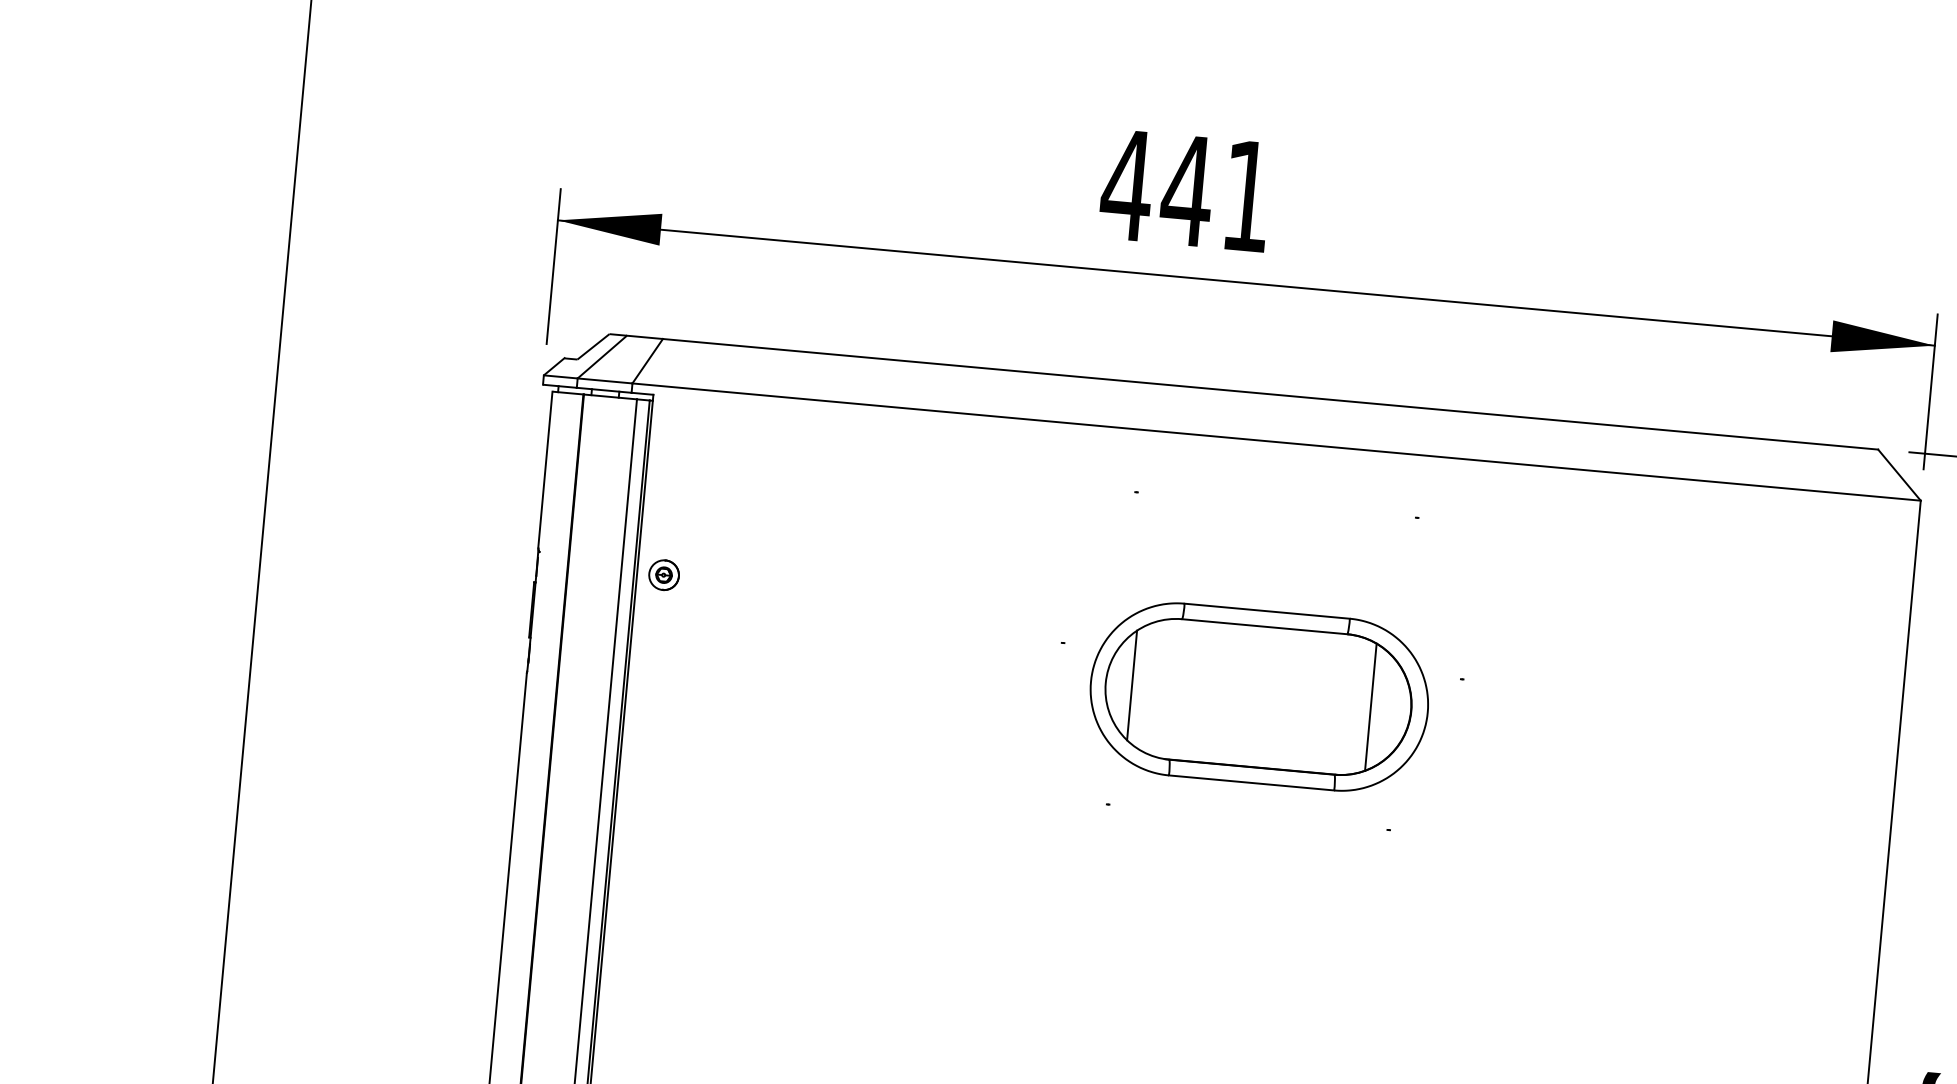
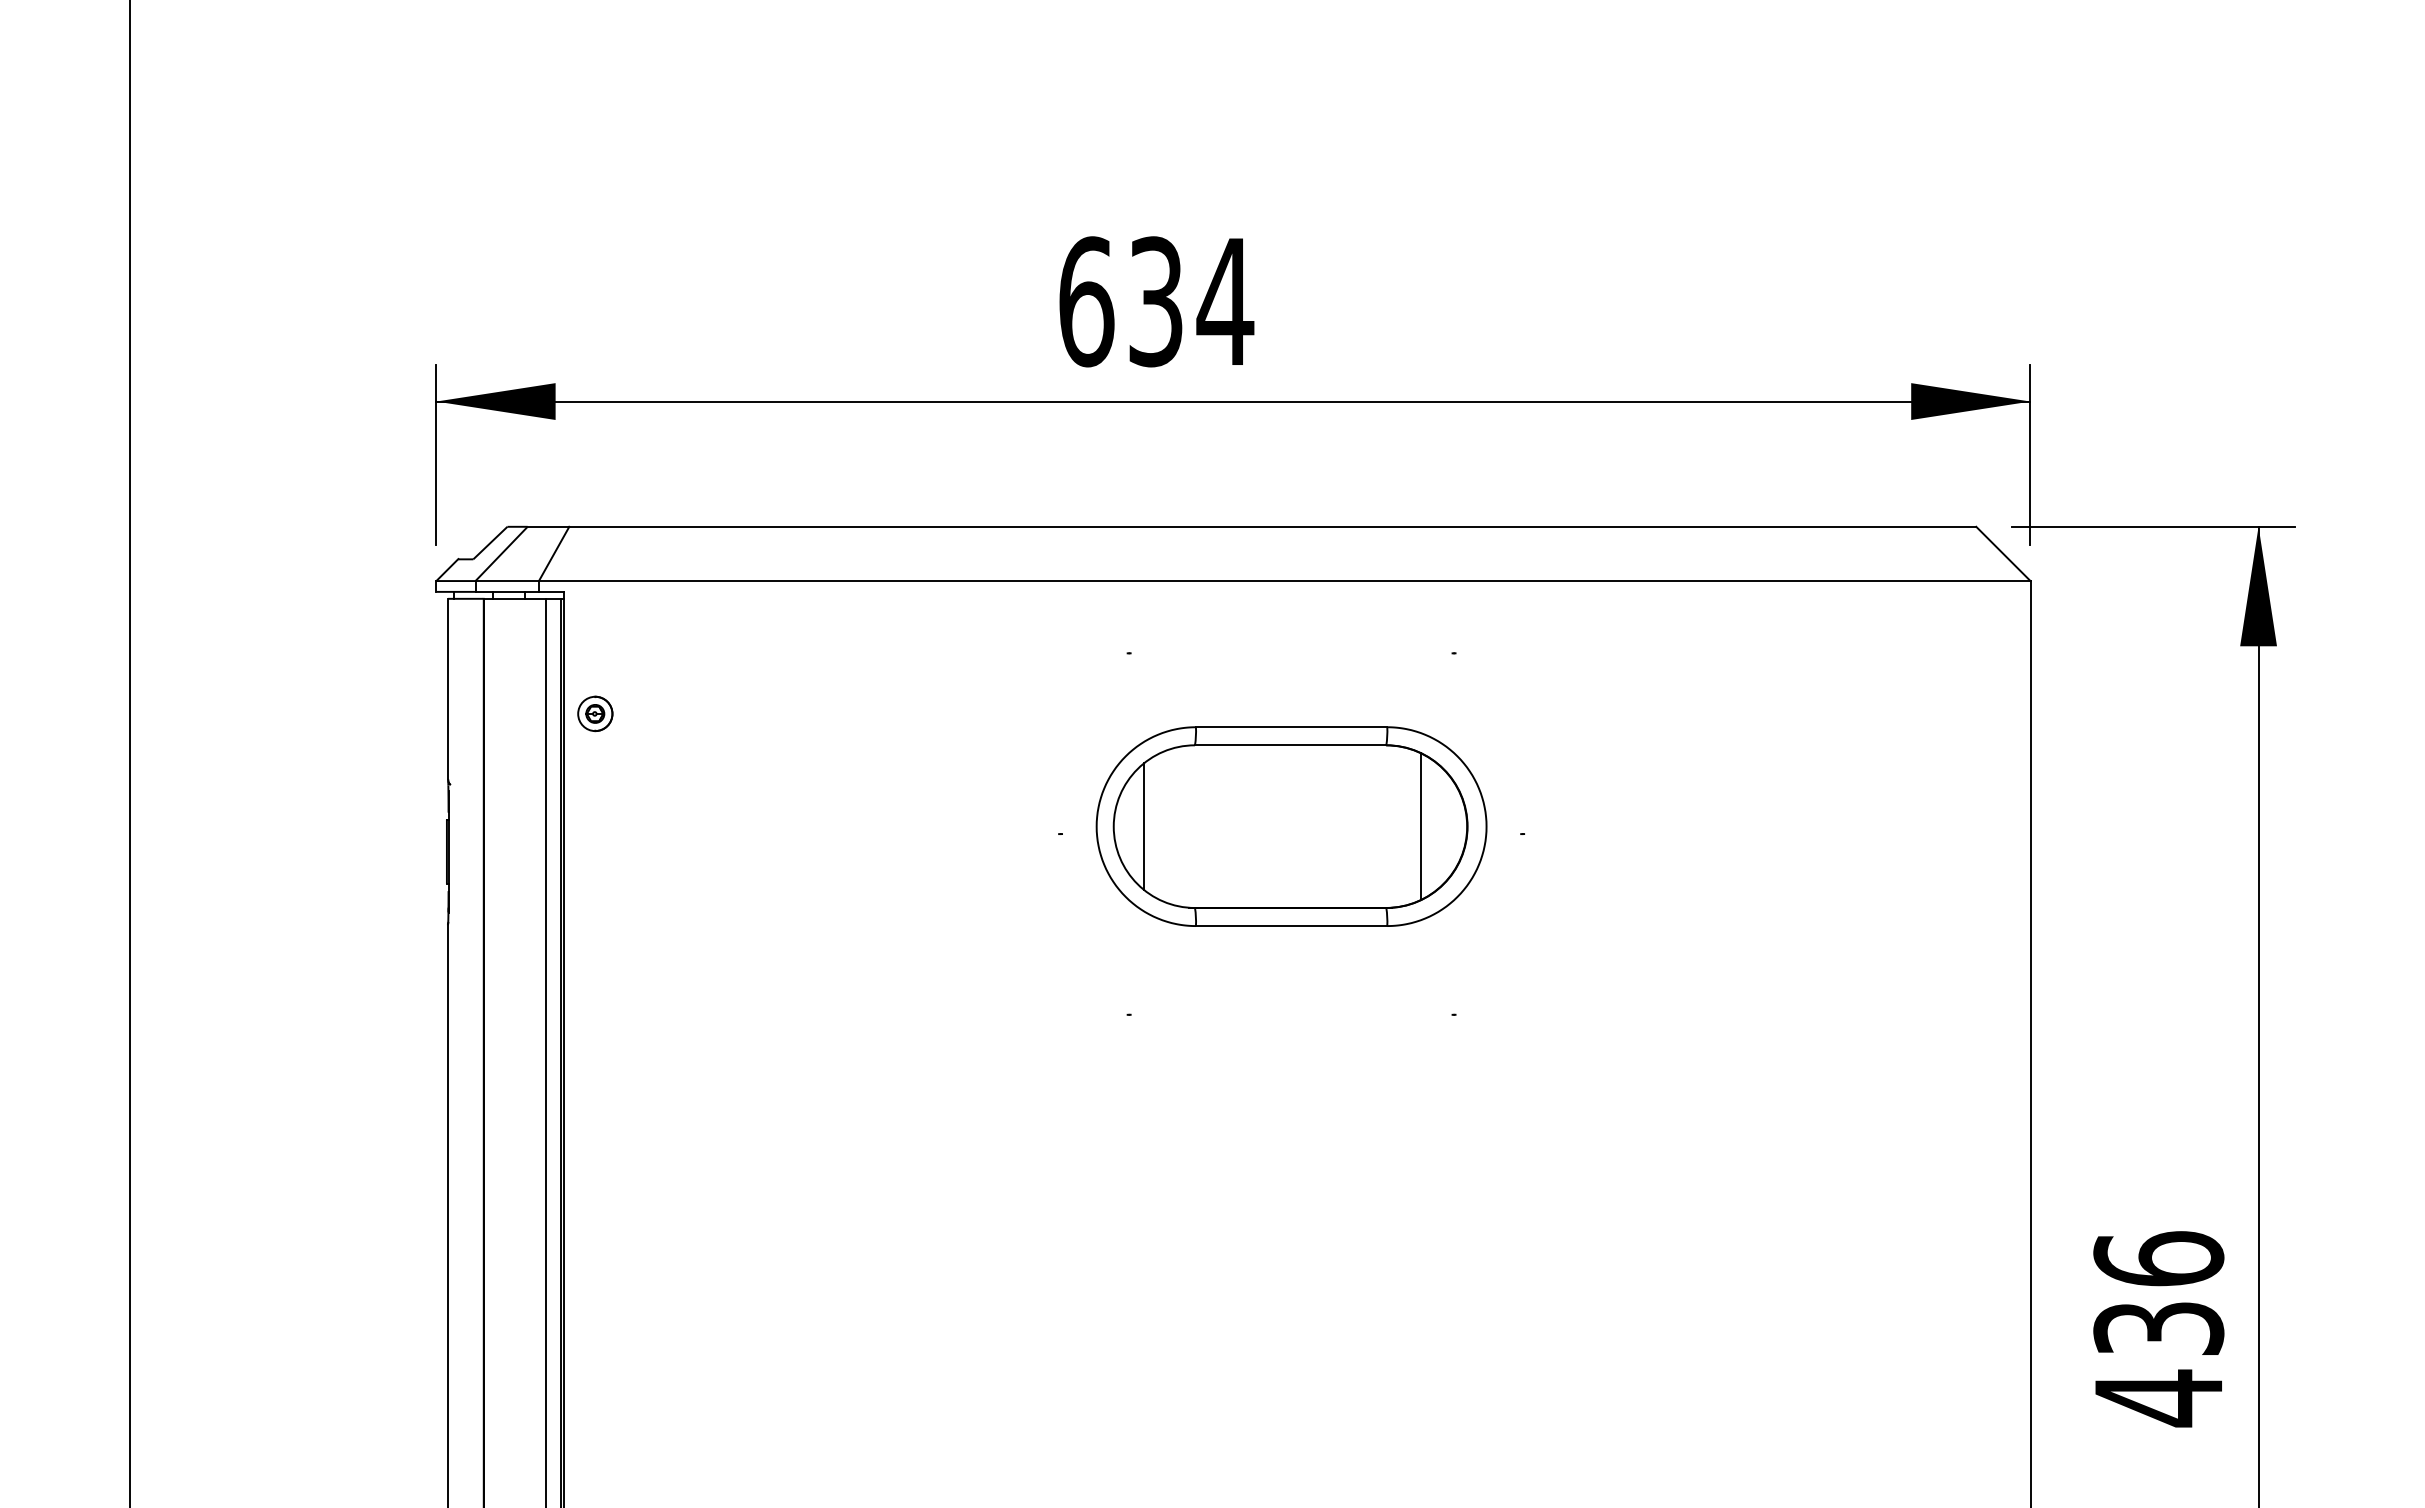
text: (1186, 190) -> (1155, 301), 441 -> 634
part: (664, 574) -> (595, 713), moved
part: (1259, 696) -> (1291, 826), moved

